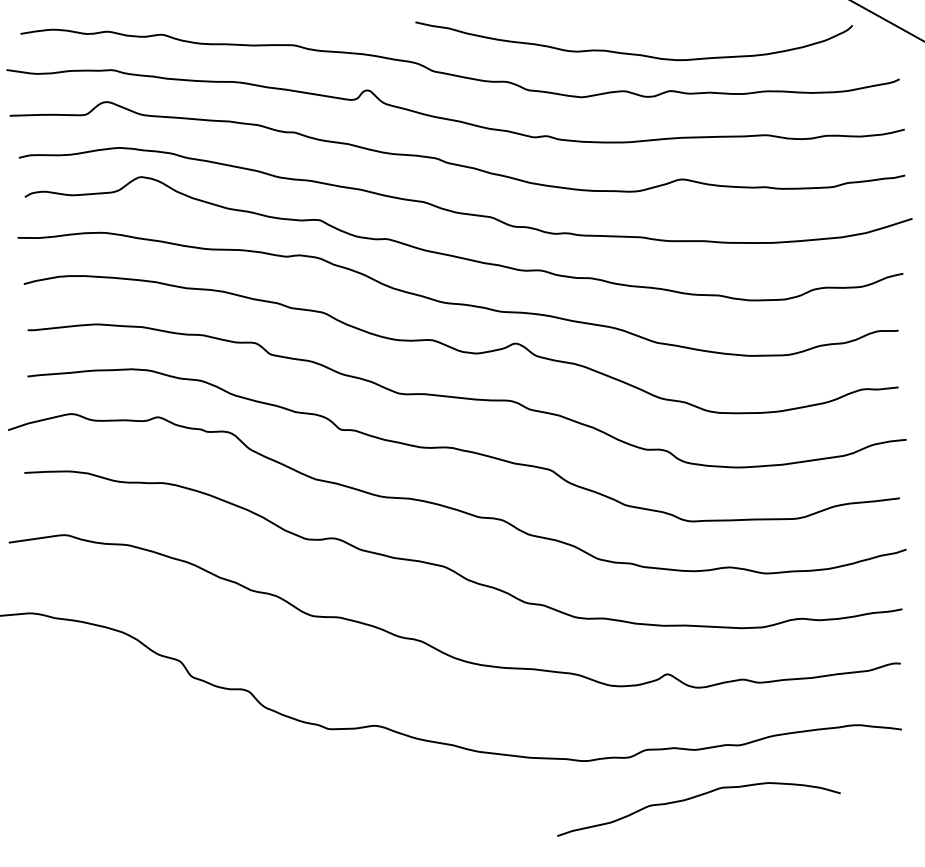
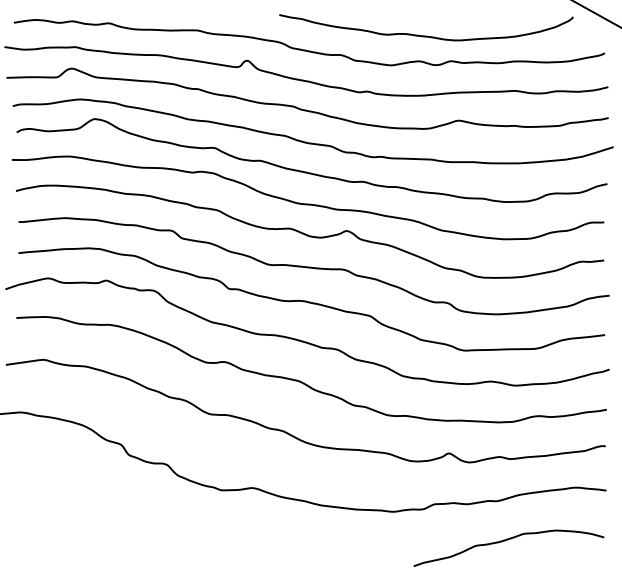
curve: (693, 799) -> (505, 541), moved

